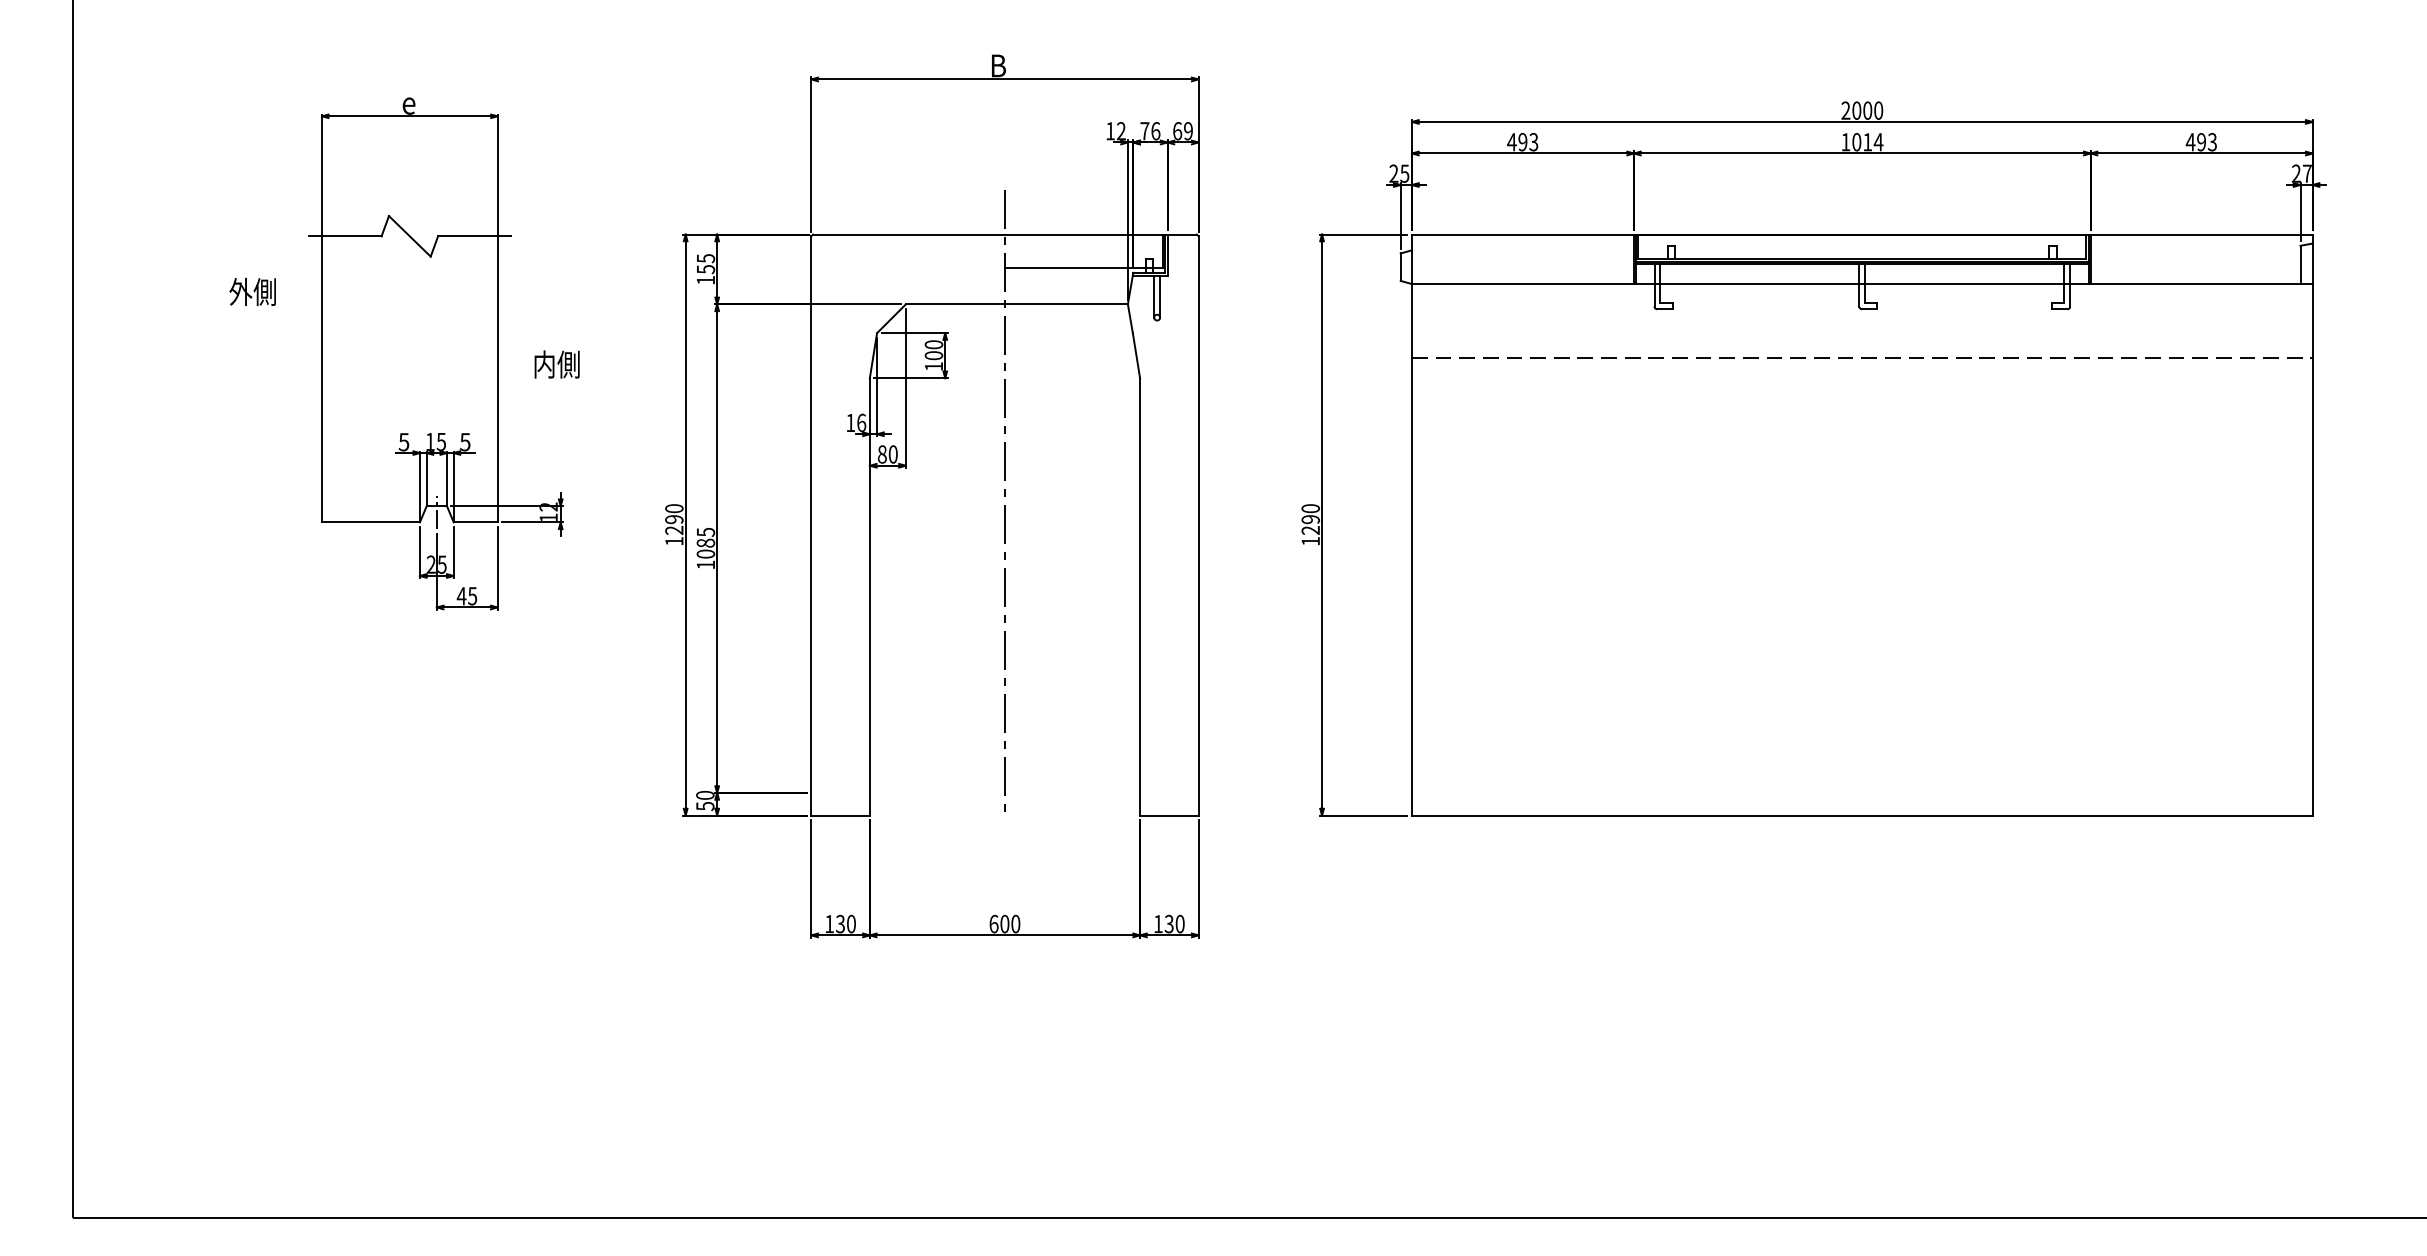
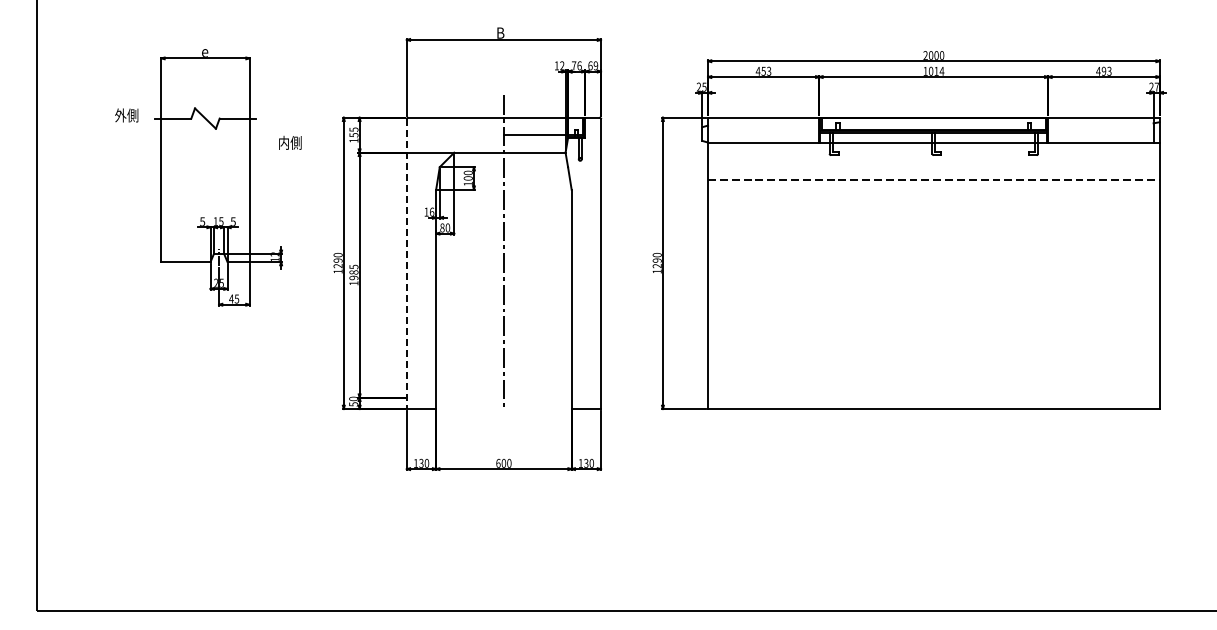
text: (1522, 140) -> (763, 70), 493 -> 453
text: (252, 291) -> (126, 115), moved
text: (557, 363) -> (290, 142), moved
line: (810, 527) -> (406, 264), solid -> dashed
text: (706, 553) -> (354, 277), 1085 -> 1985

